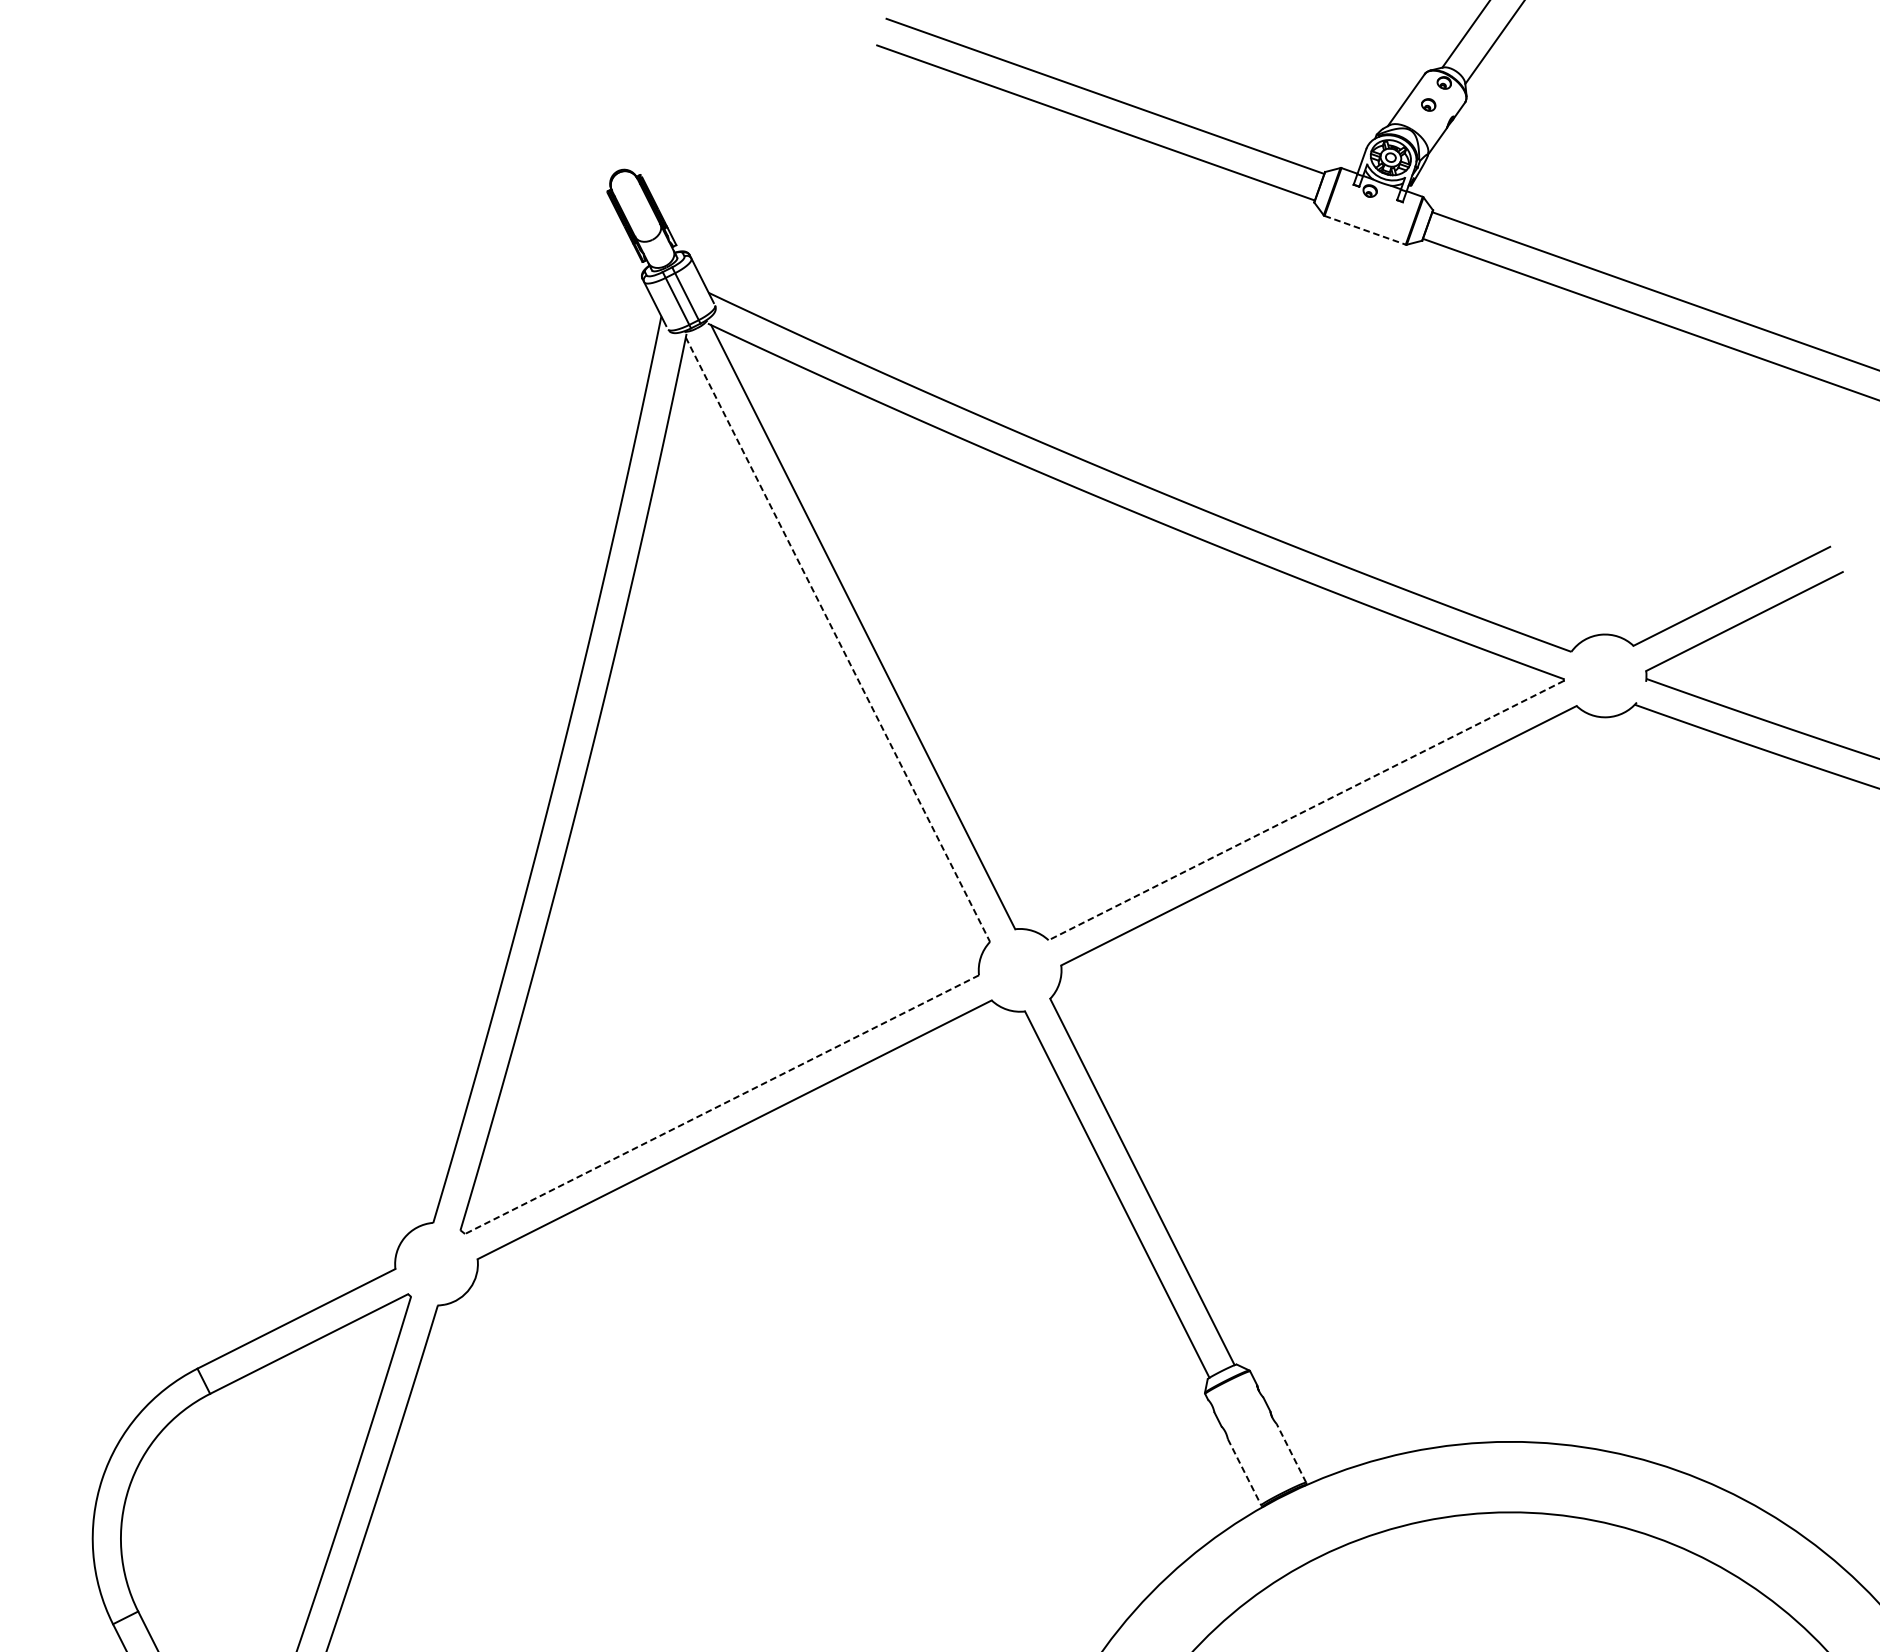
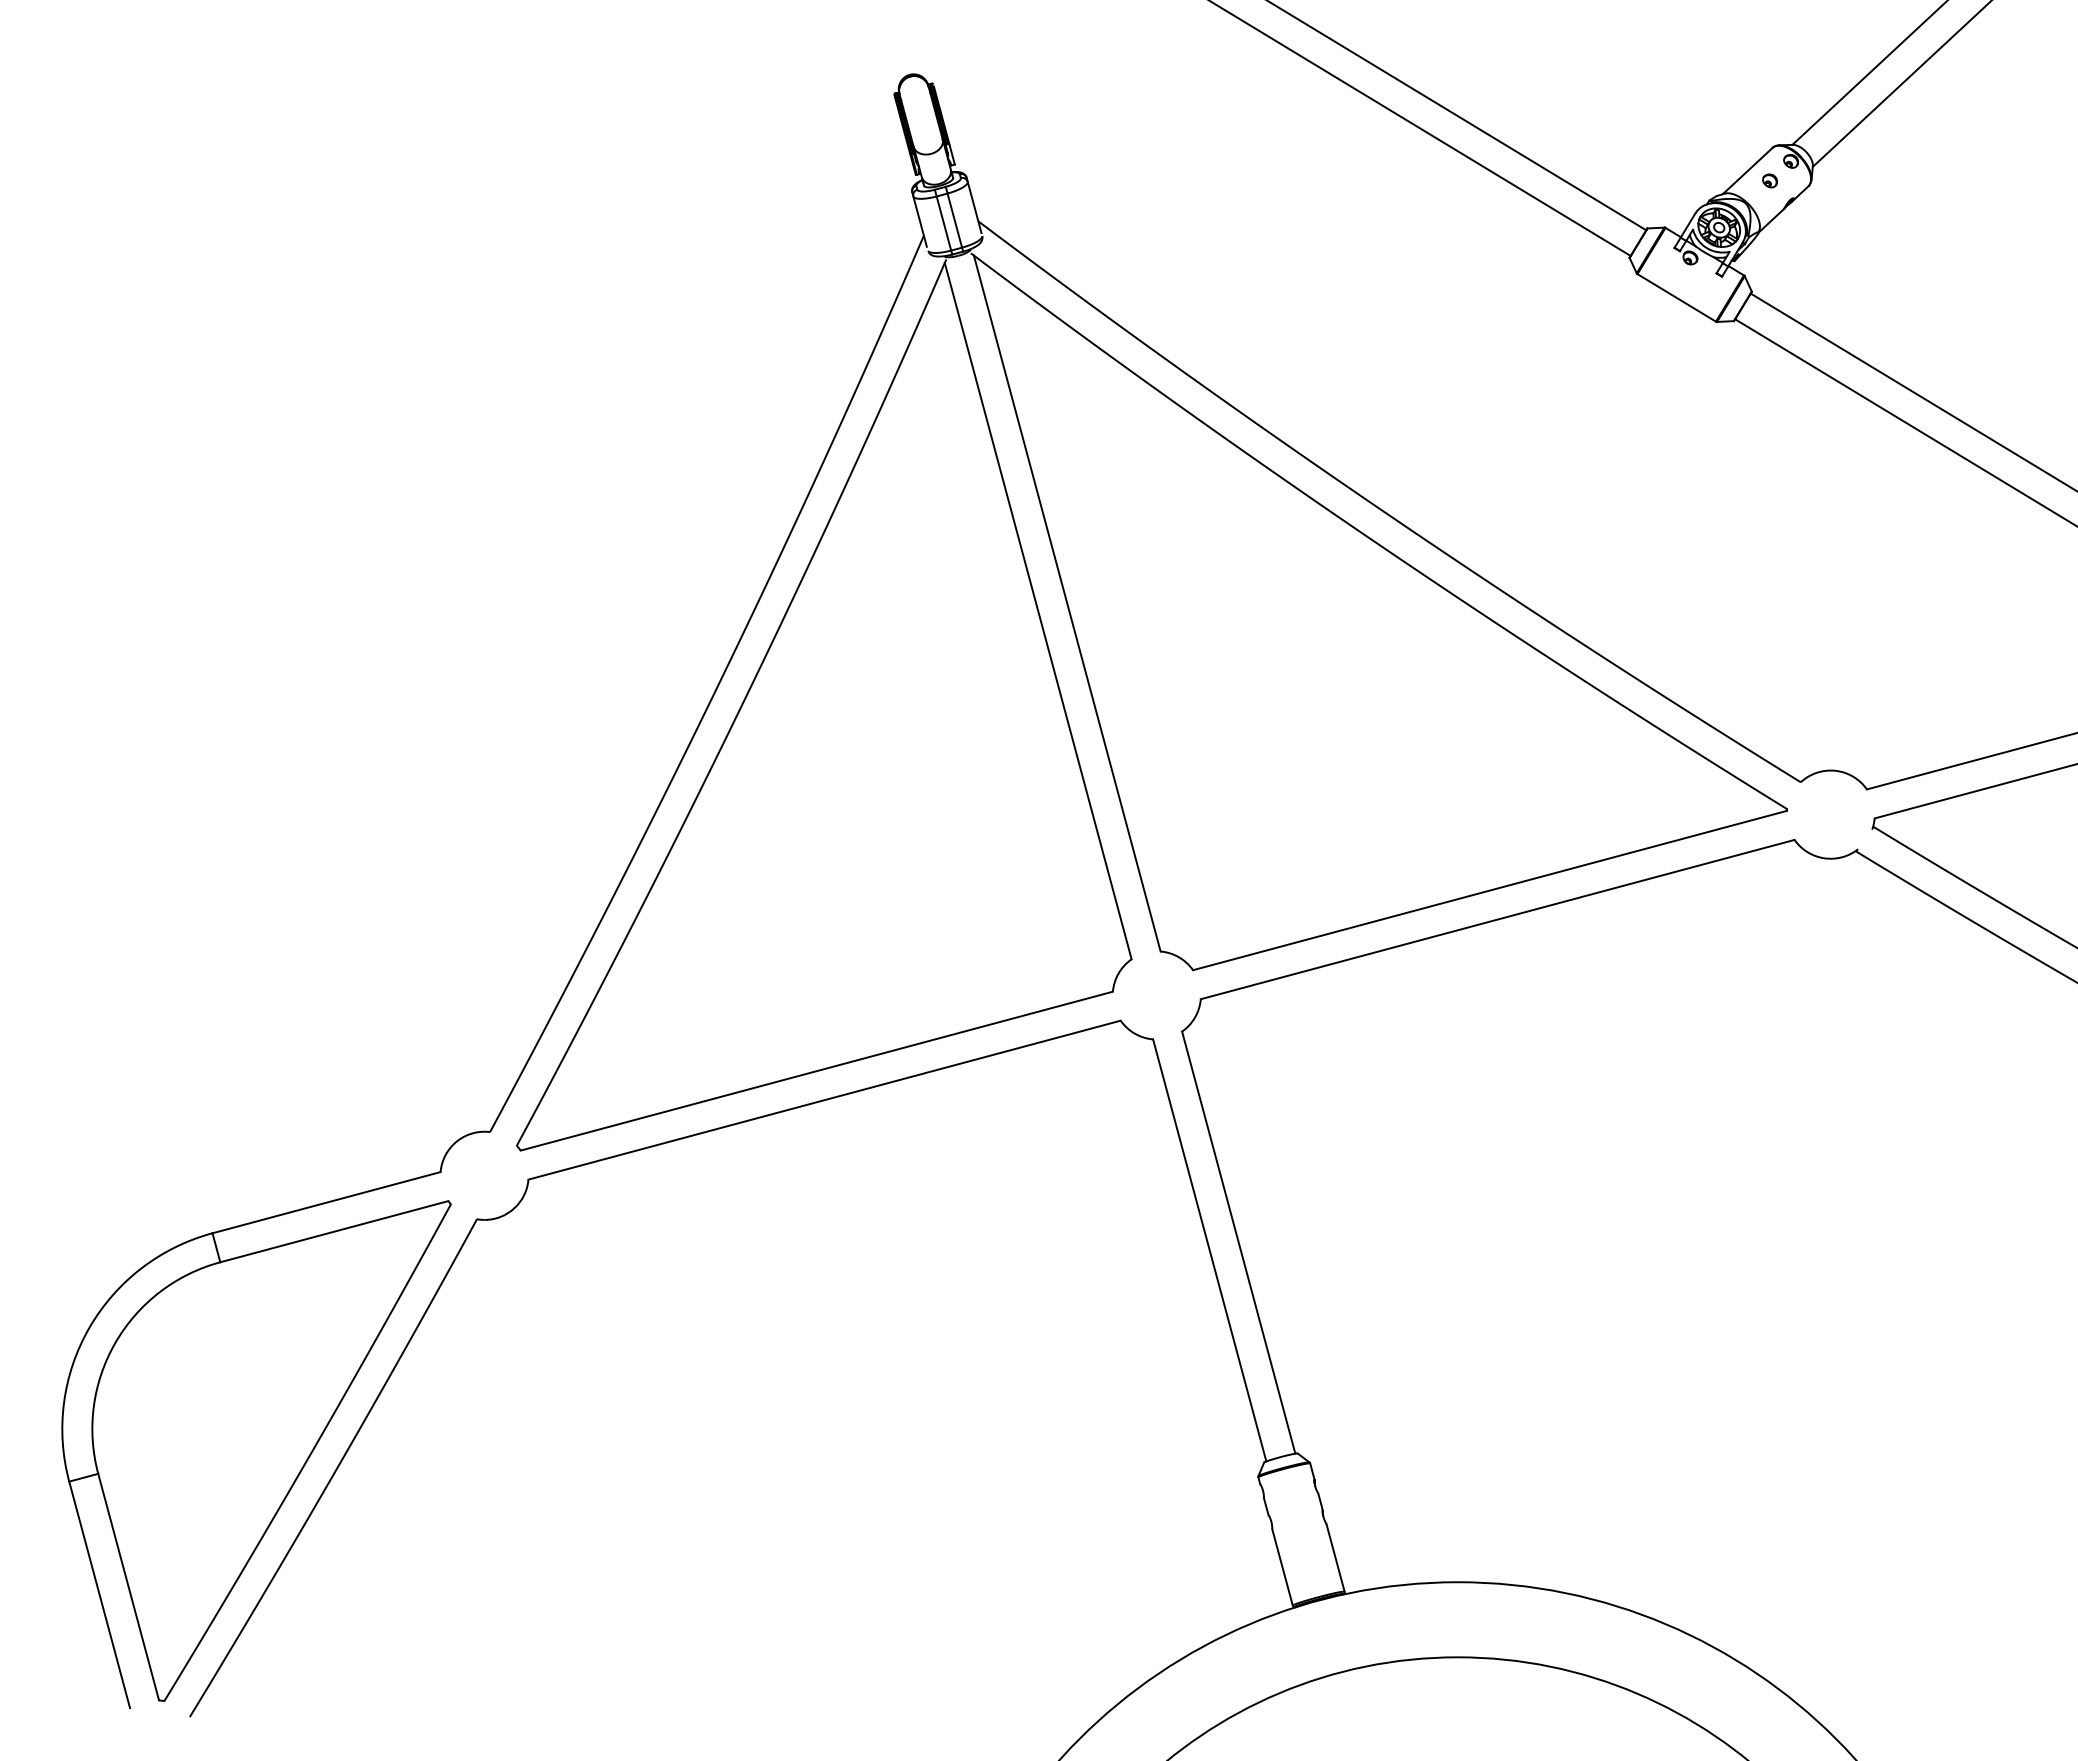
line: (1364, 229) -> (1676, 297), dashed -> solid
line: (838, 640) -> (1038, 611), dashed -> solid
line: (1305, 810) -> (1489, 890), dashed -> solid
line: (721, 1105) -> (816, 1071), dashed -> solid
line: (1291, 1452) -> (1335, 1557), dashed -> solid
line: (1244, 1473) -> (1282, 1568), dashed -> solid

